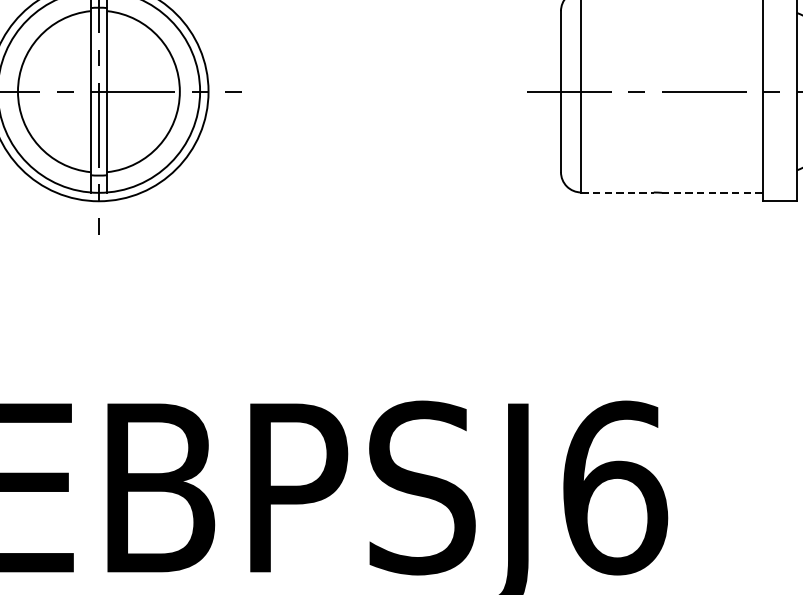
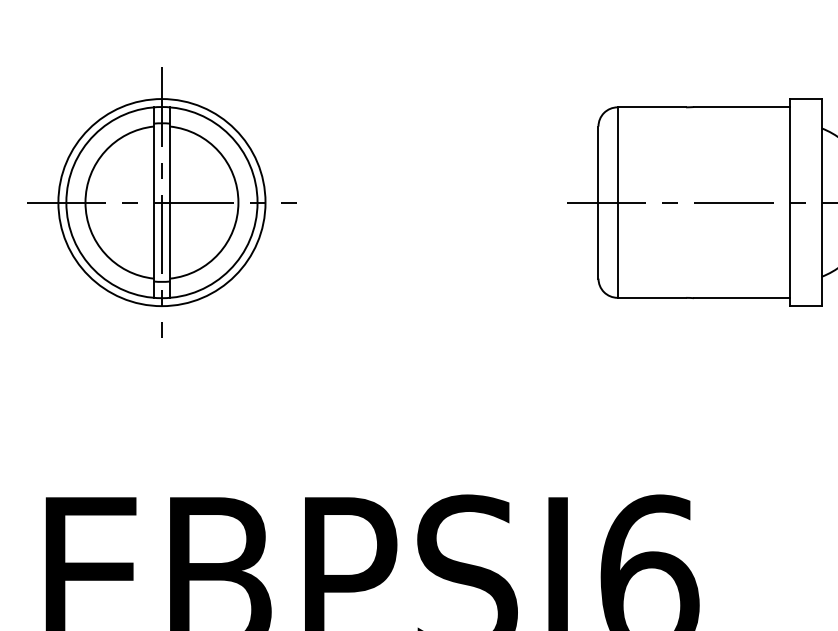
line: (618, 192) -> (652, 297), dashed -> solid
line: (712, 193) -> (741, 298), dashed -> solid

